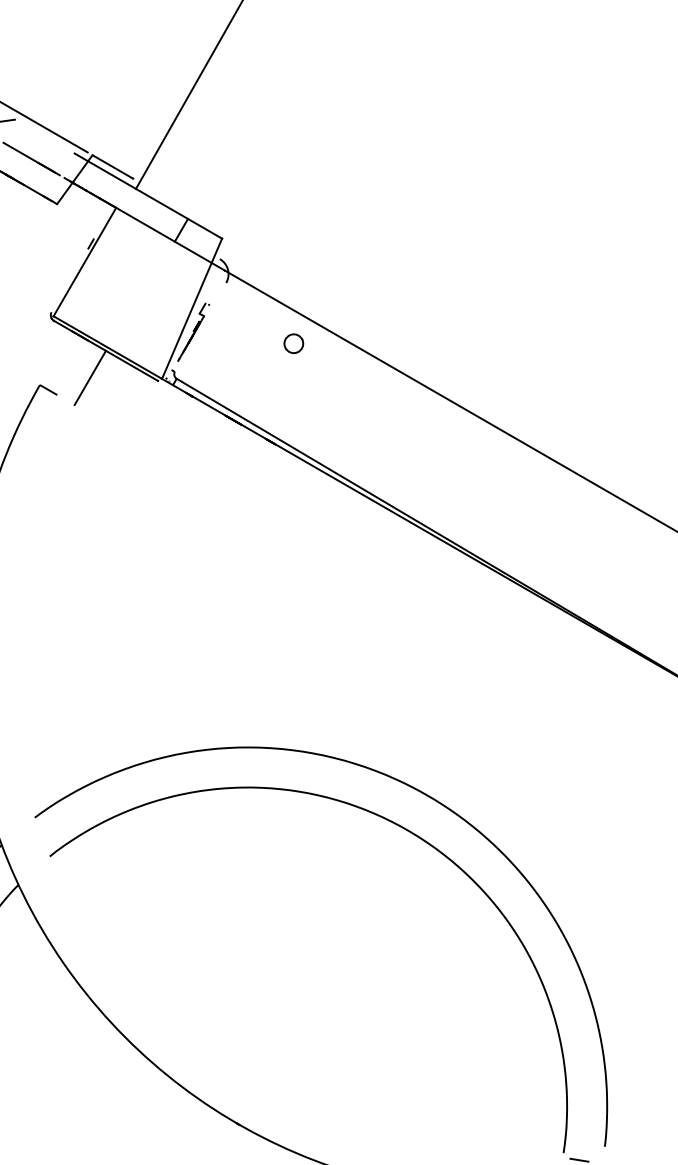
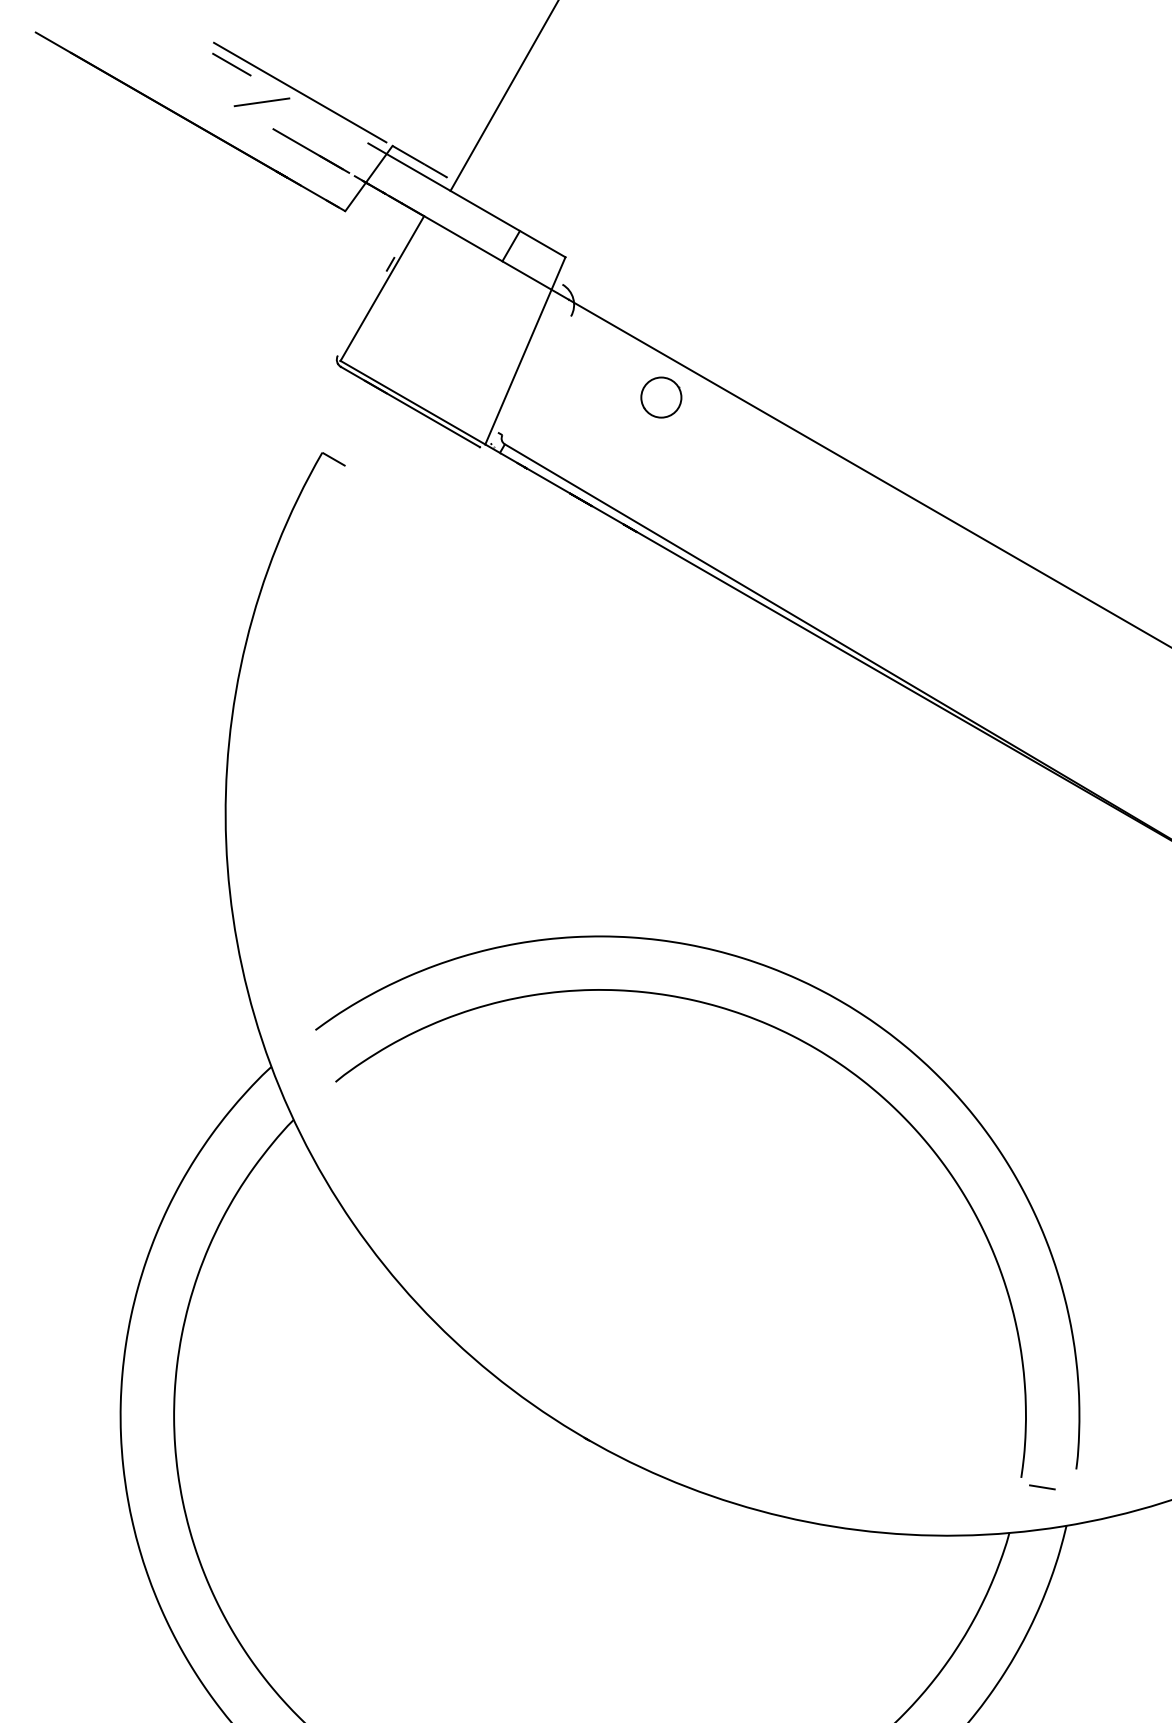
part: (193, 332) -> (527, 382), removed
circle: (293, 343) -> (660, 397), size x1.6
line: (90, 378) -> (389, 443), removed

